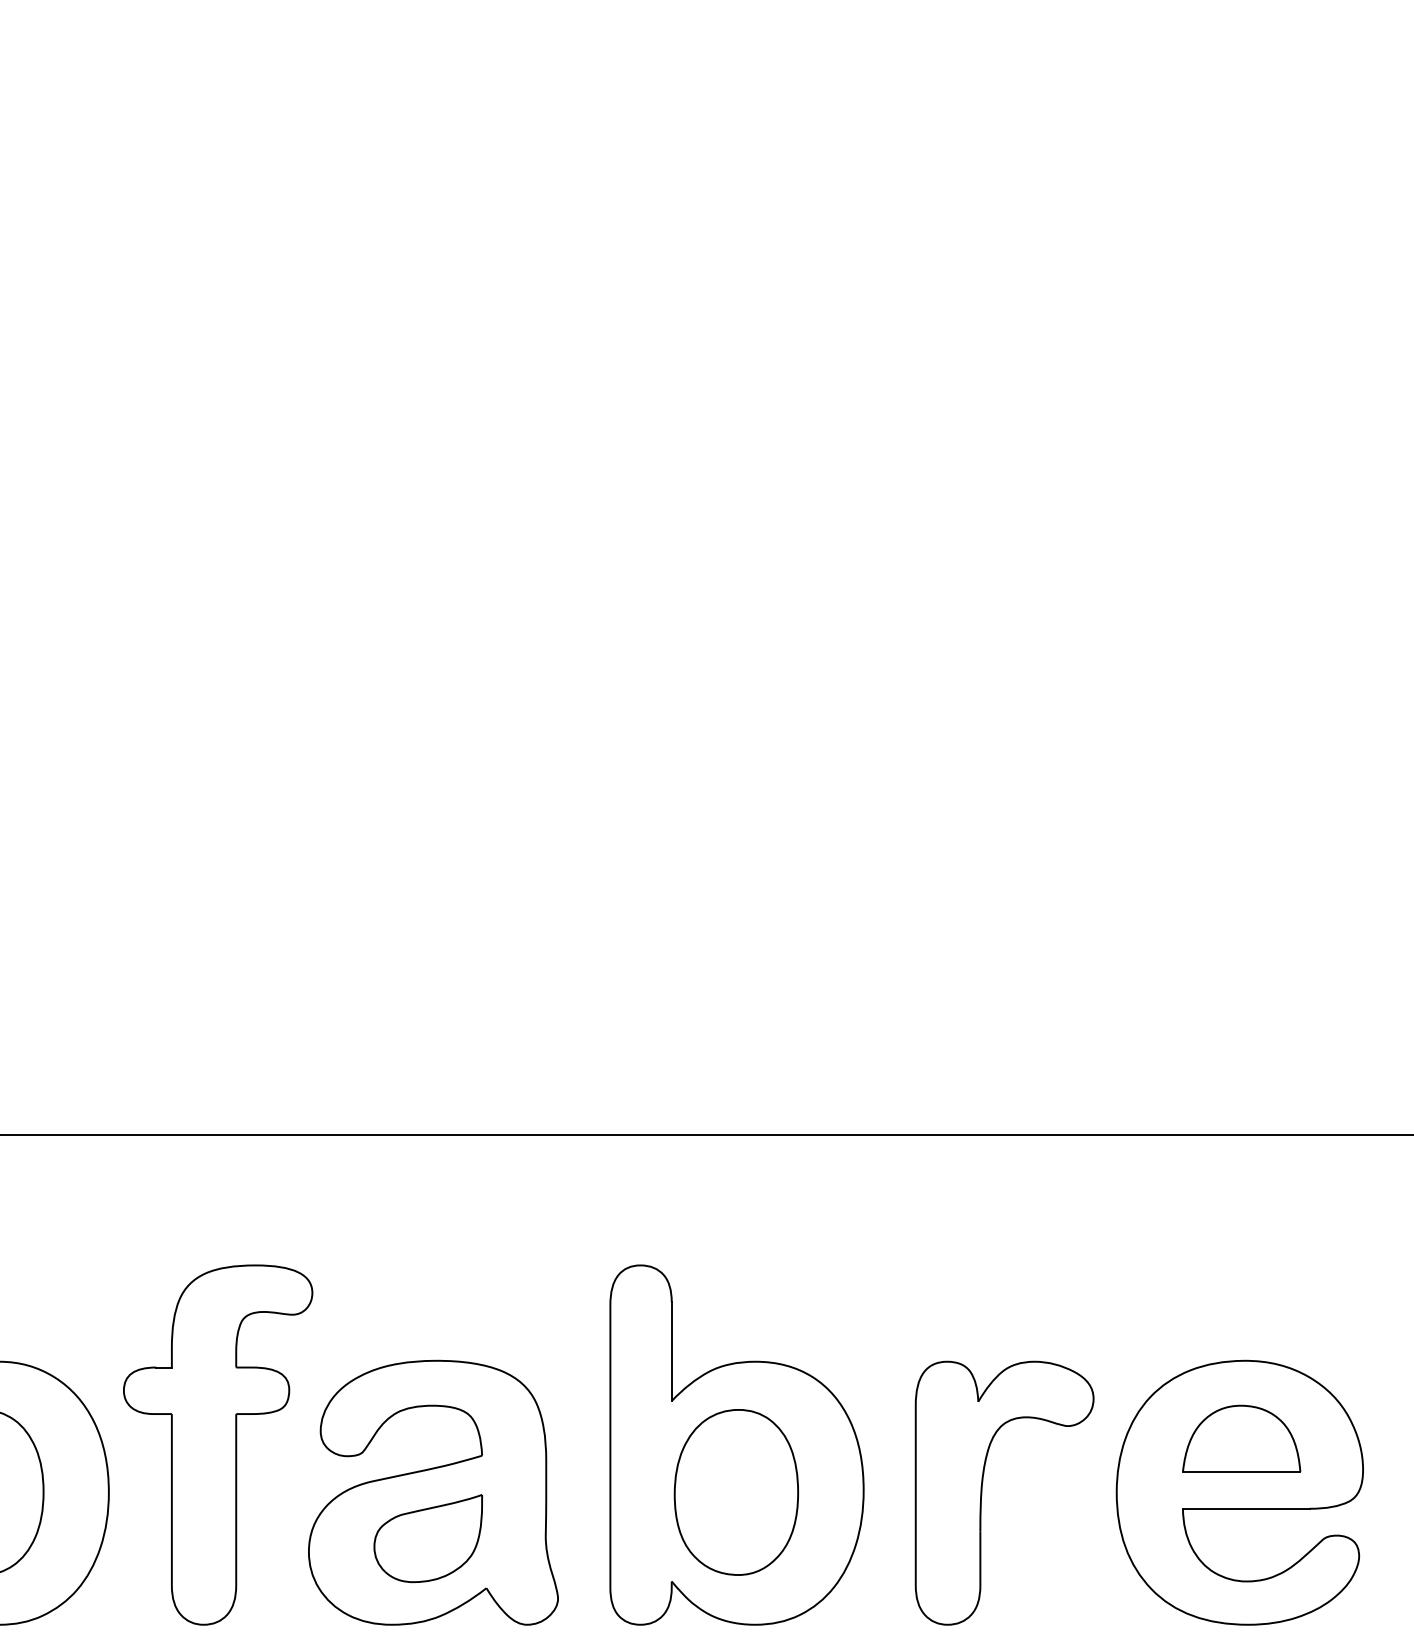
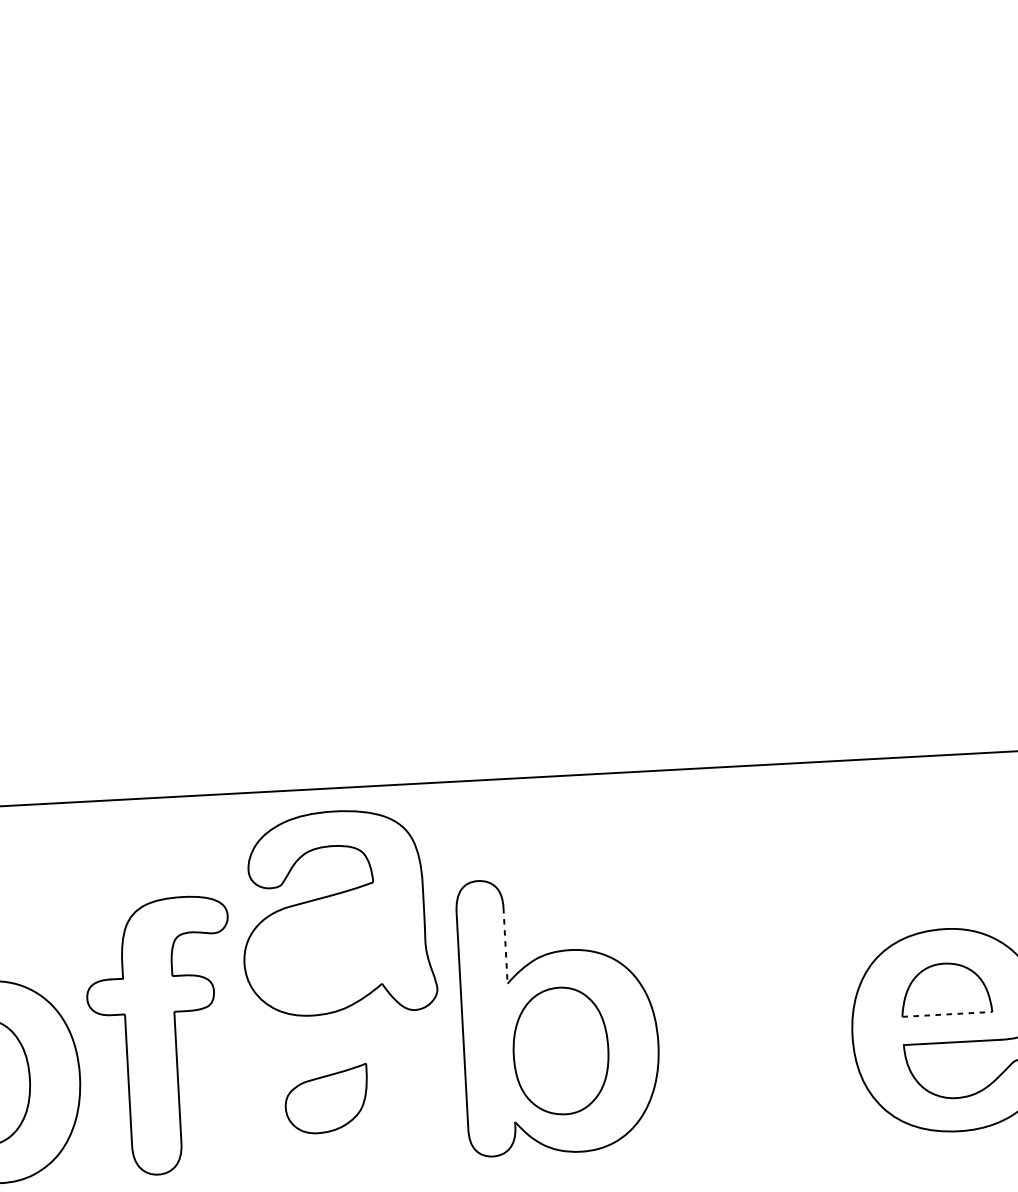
line: (671, 1352) -> (505, 946), solid -> dashed
line: (1241, 1471) -> (947, 1014), solid -> dashed
part: (433, 1492) -> (337, 912), moved
part: (982, 1492) -> (749, 1040), removed

